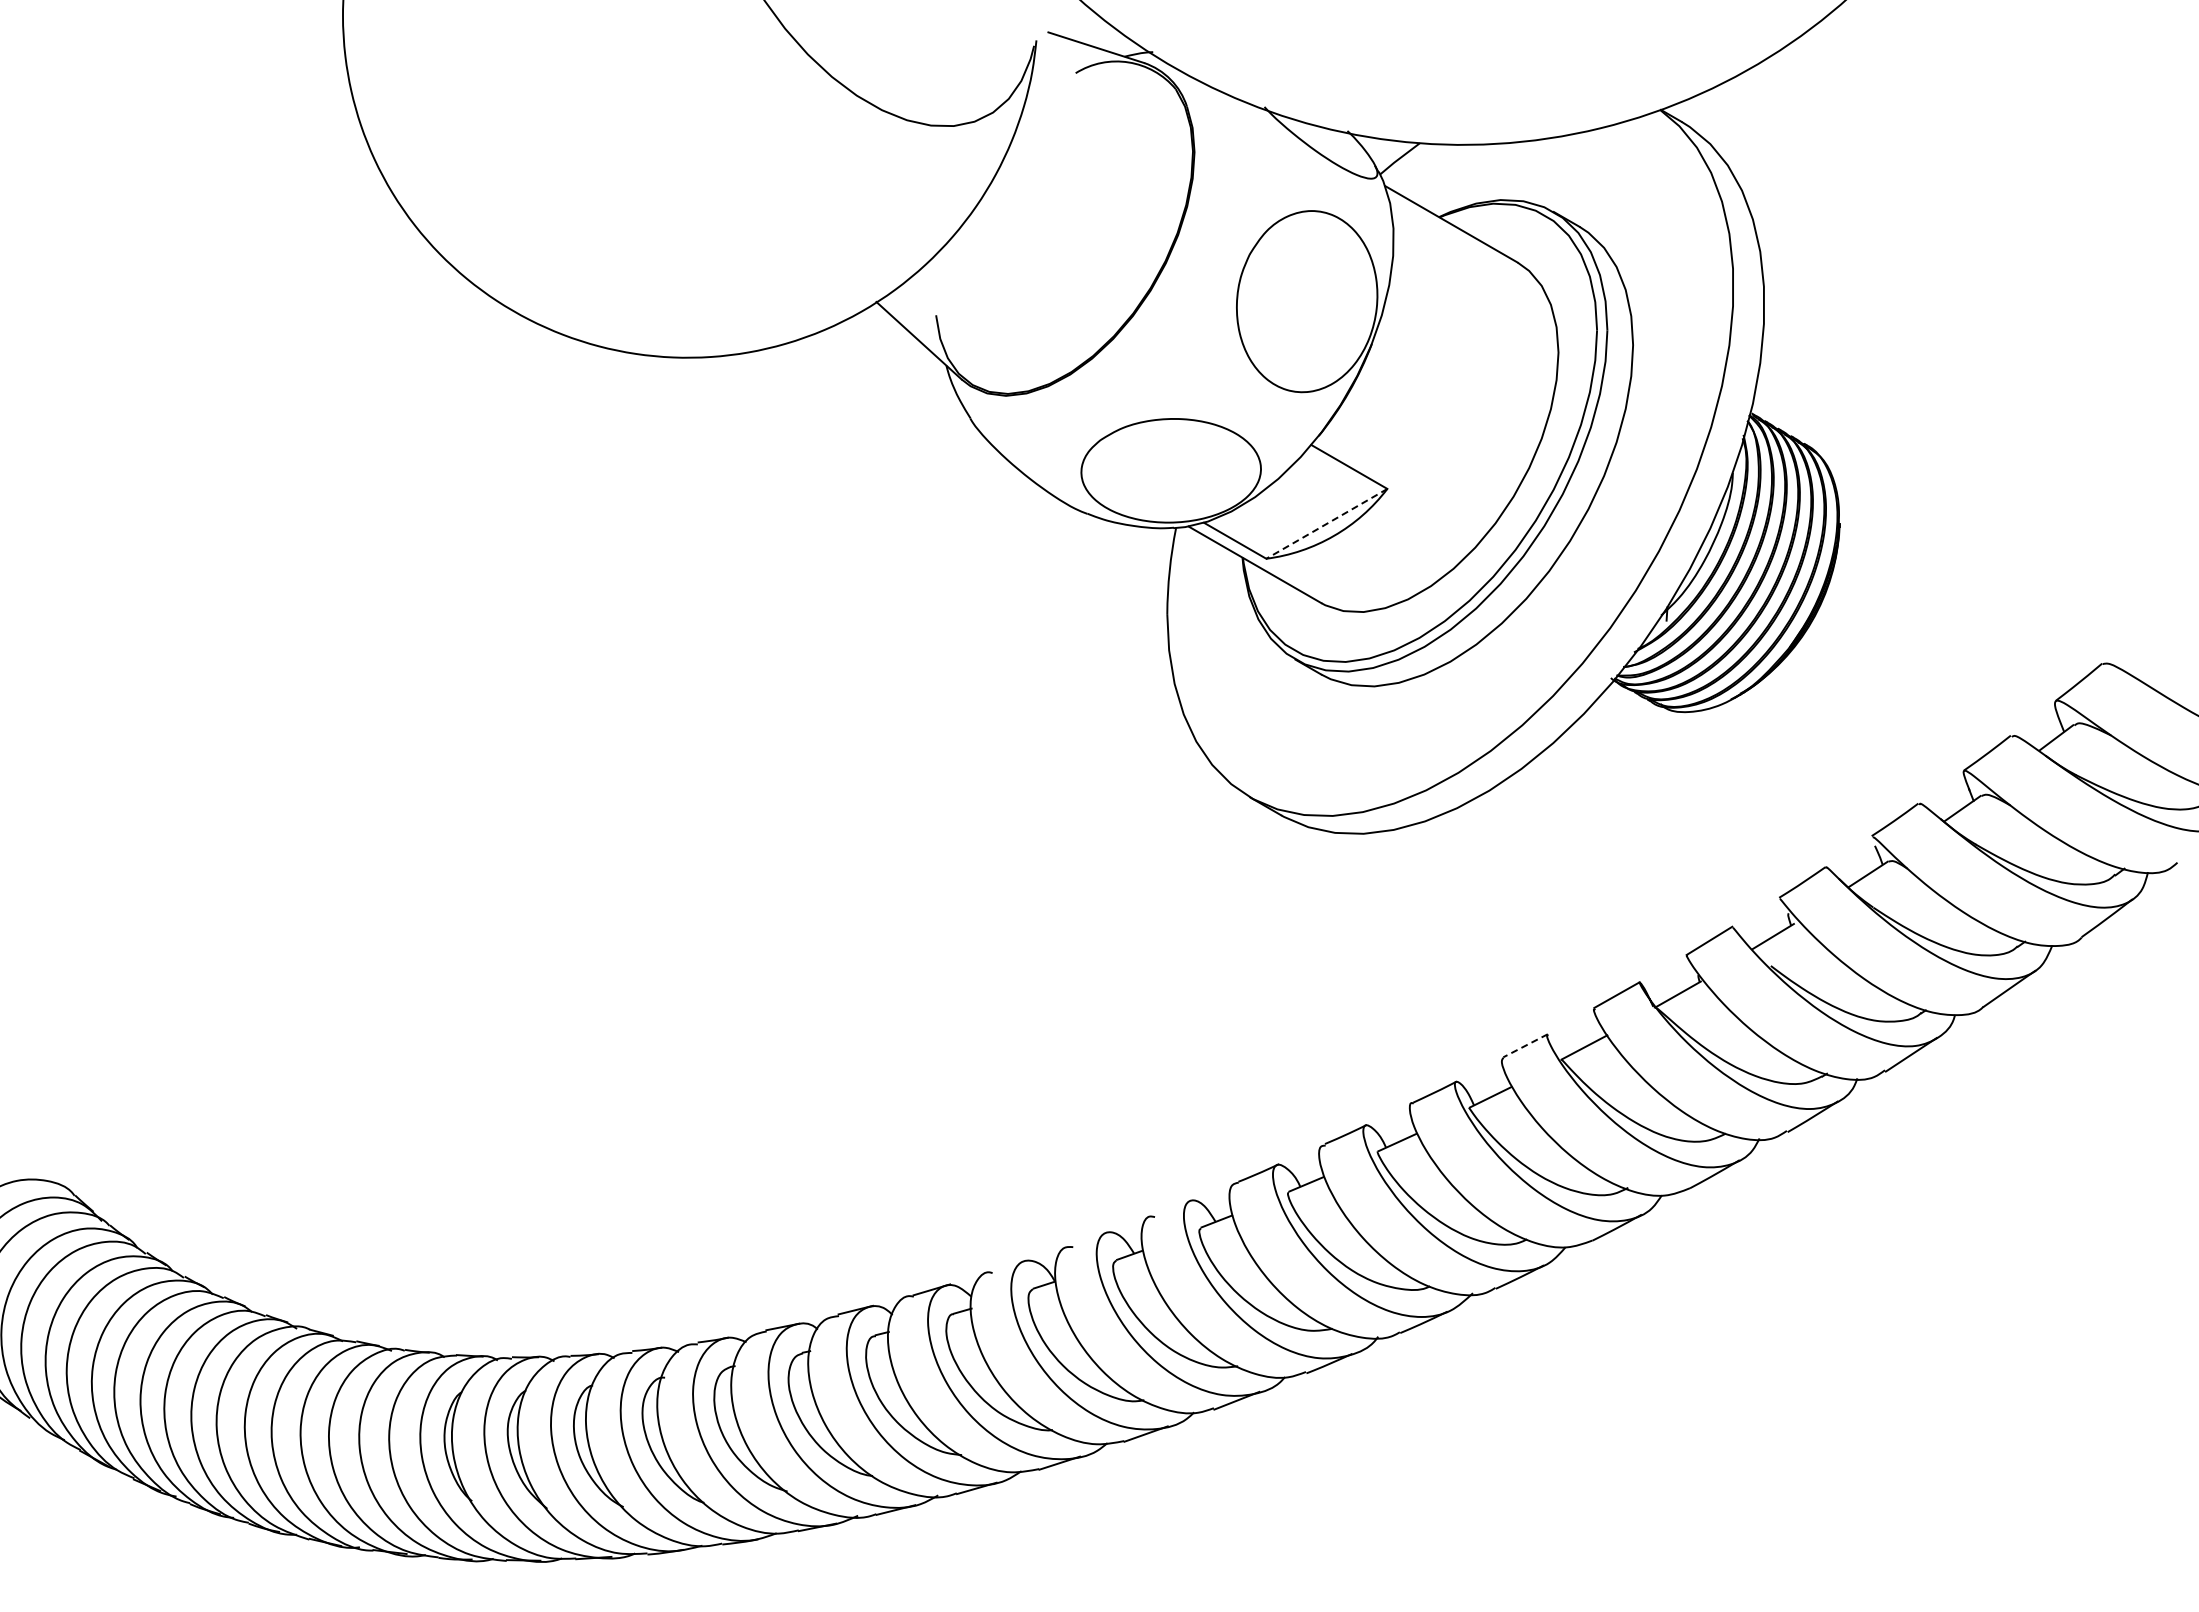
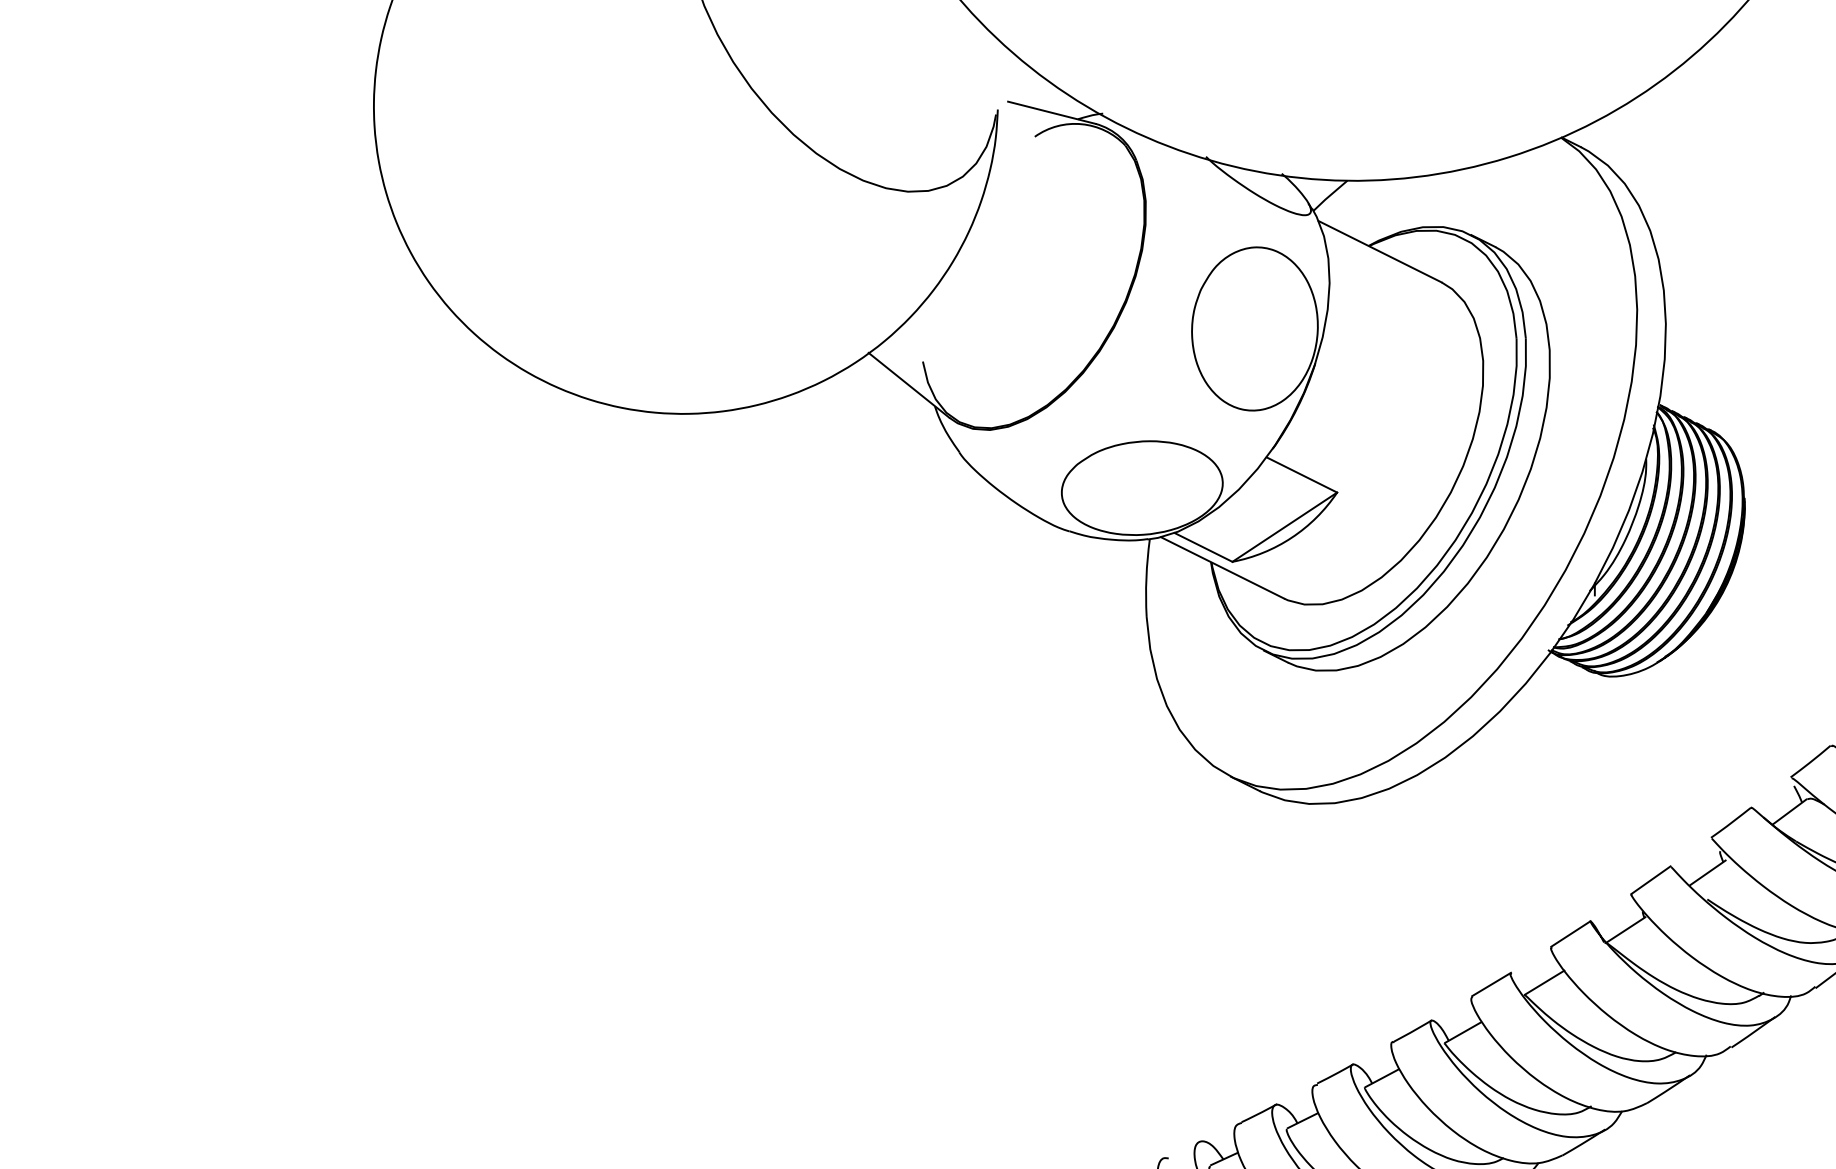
line: (1326, 523) -> (1284, 526), dashed -> solid
line: (1525, 1046) -> (1491, 985), dashed -> solid

